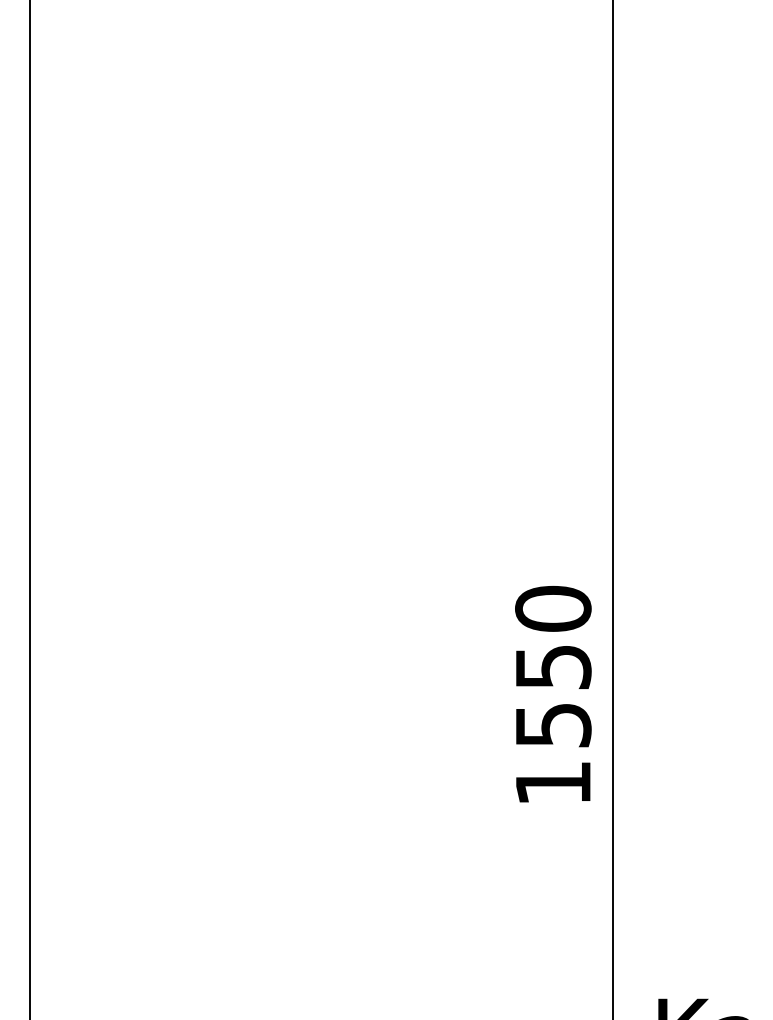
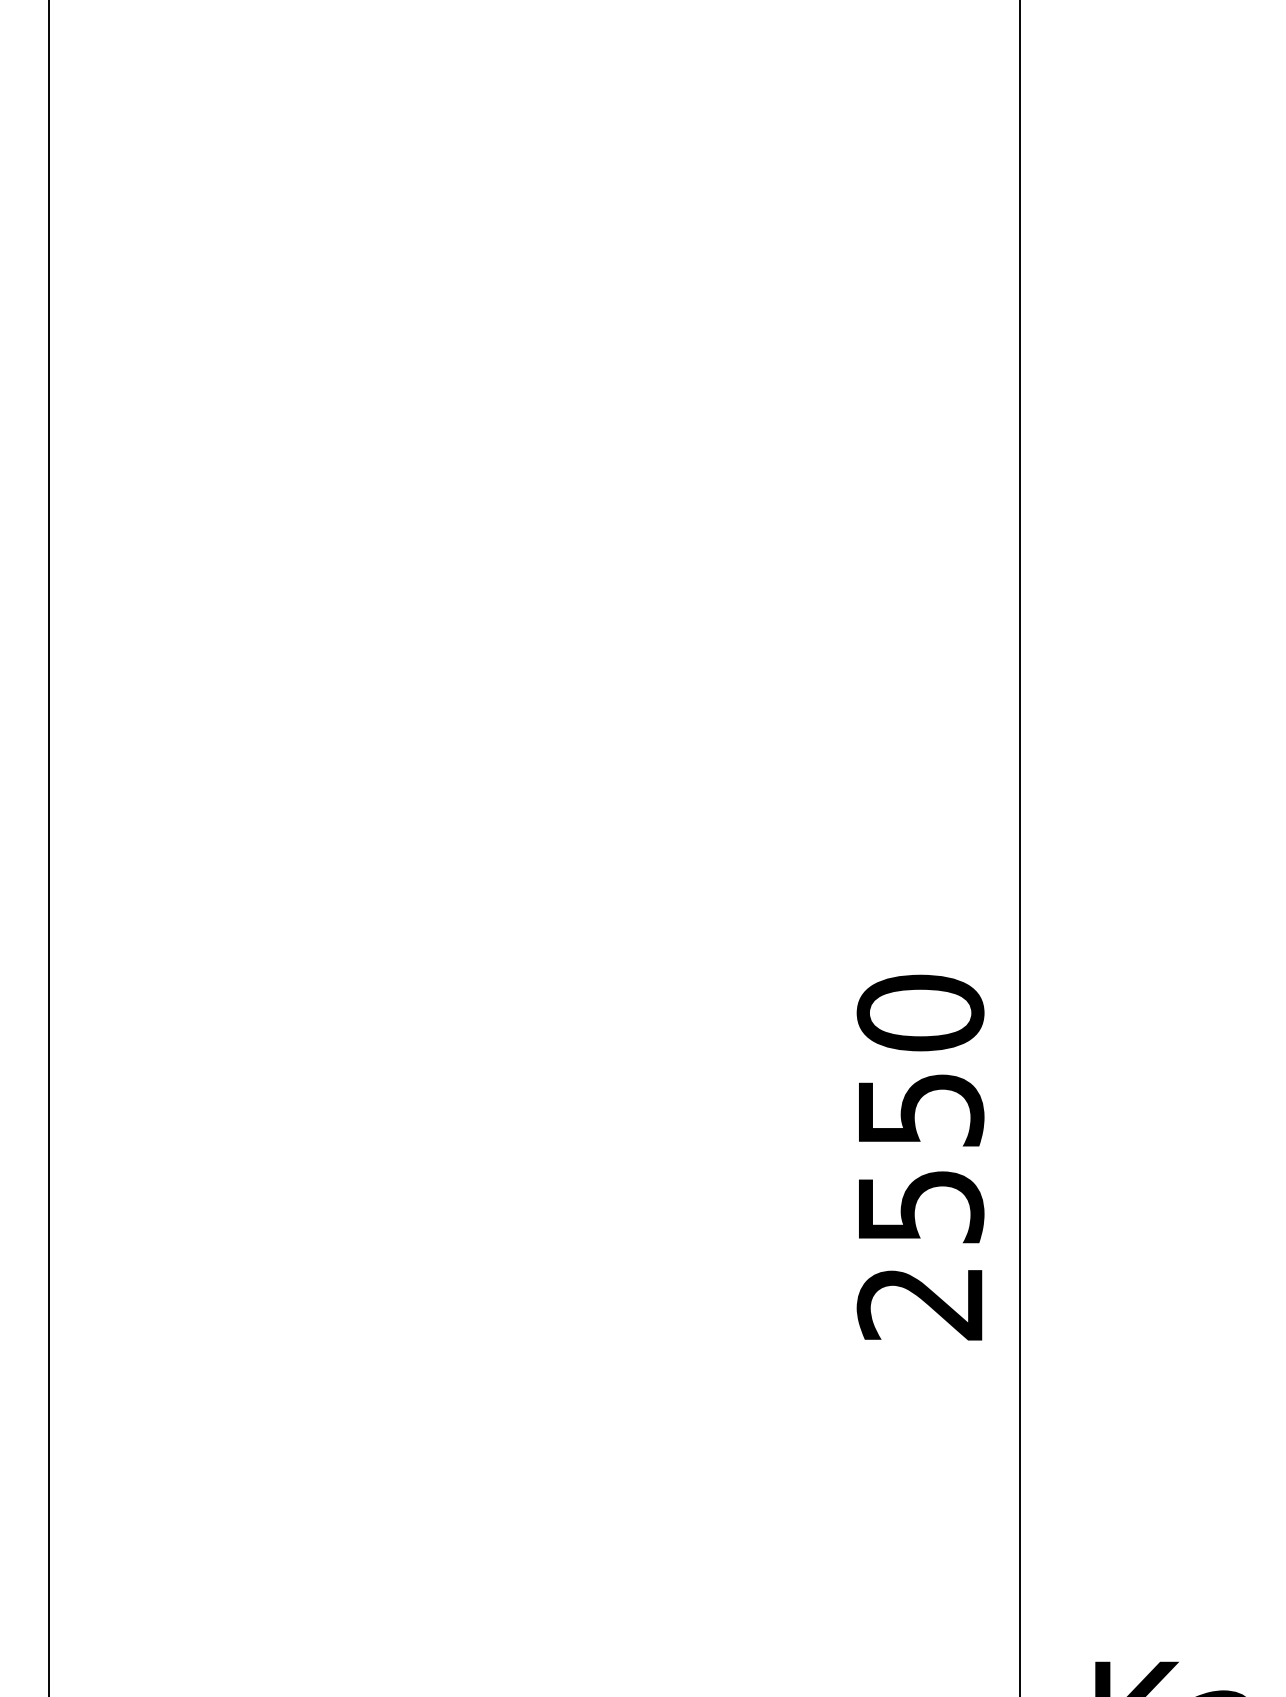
text: (552, 783) -> (919, 1303), 1550 -> 2550

